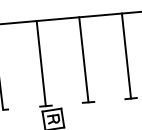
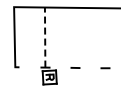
line: (125, 56) -> (104, 38), removed
line: (82, 59) -> (74, 37), removed
line: (41, 63) -> (45, 37), solid -> dashed

